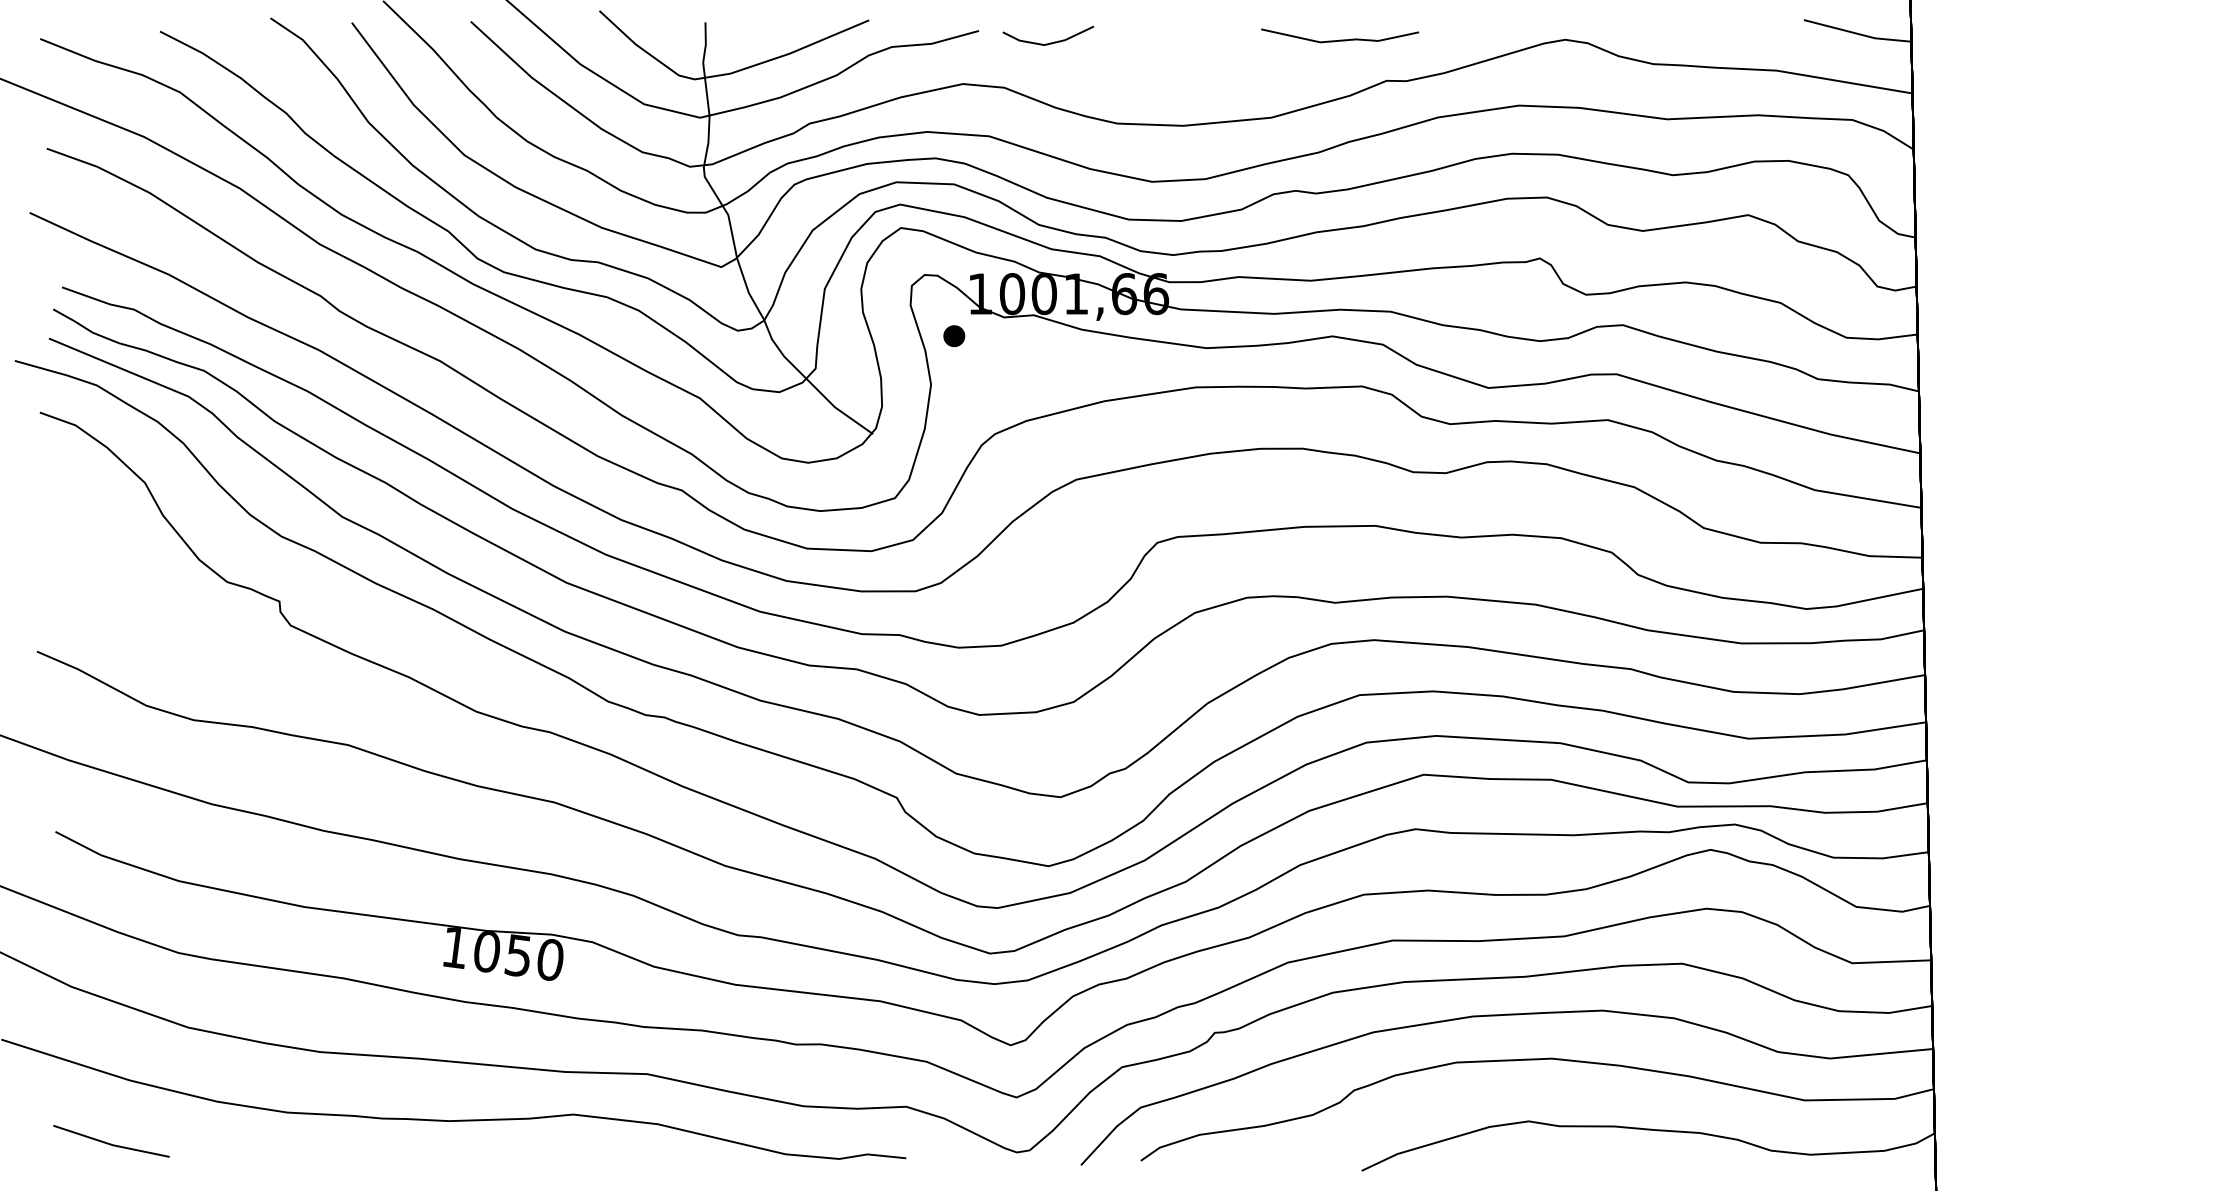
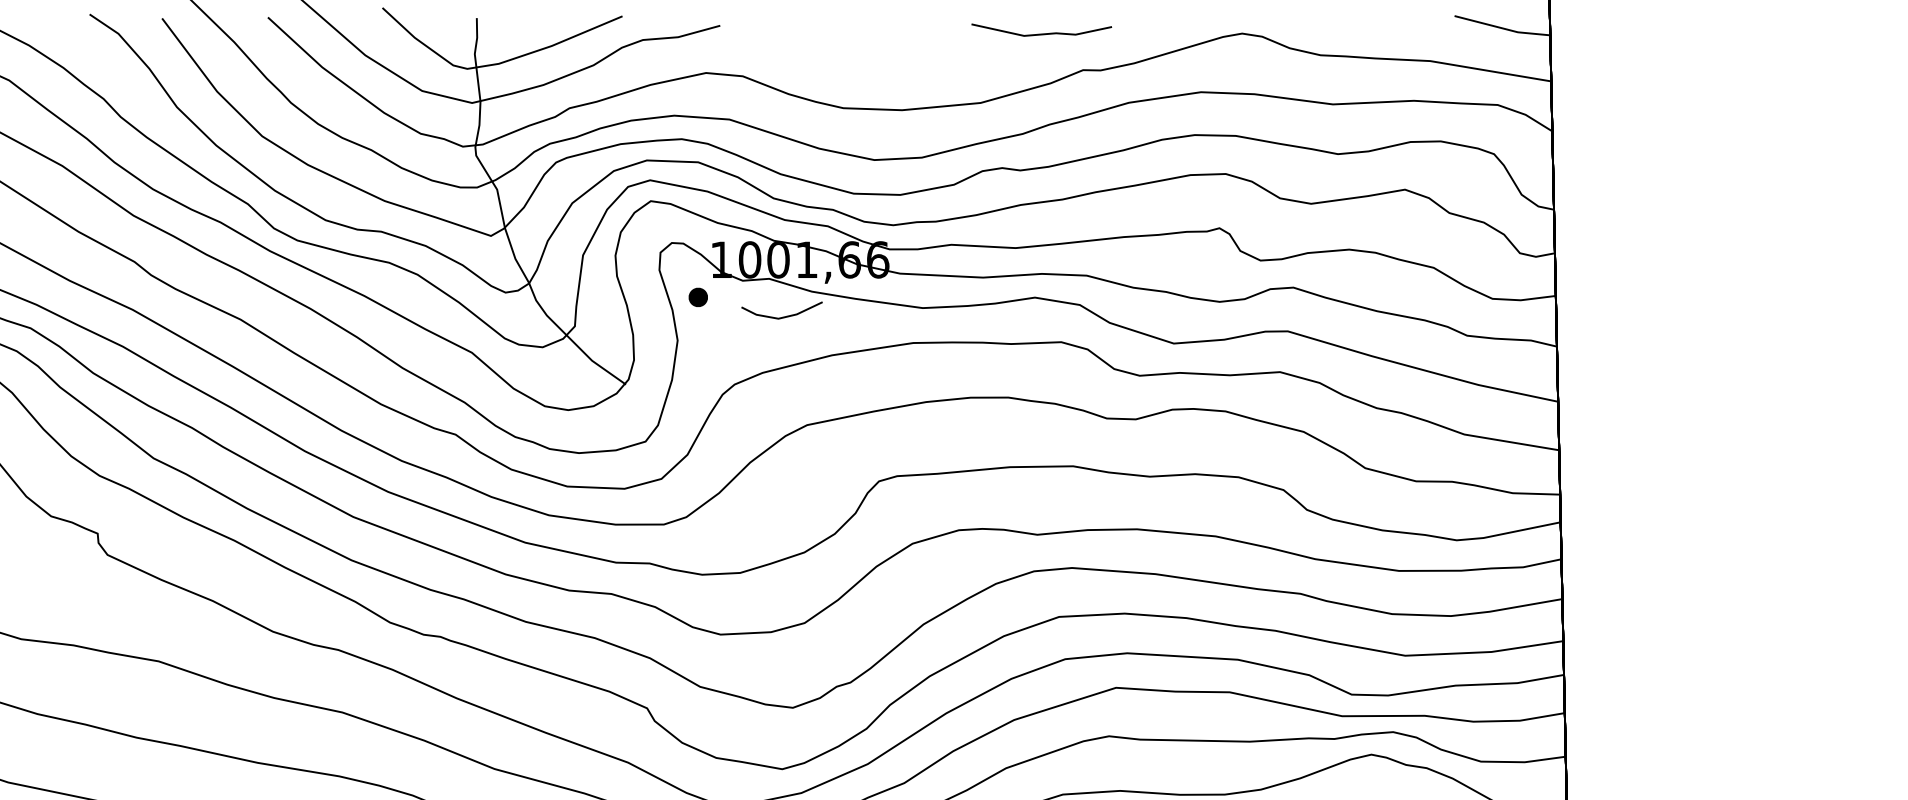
line: (1050, 42) -> (783, 316), moved

